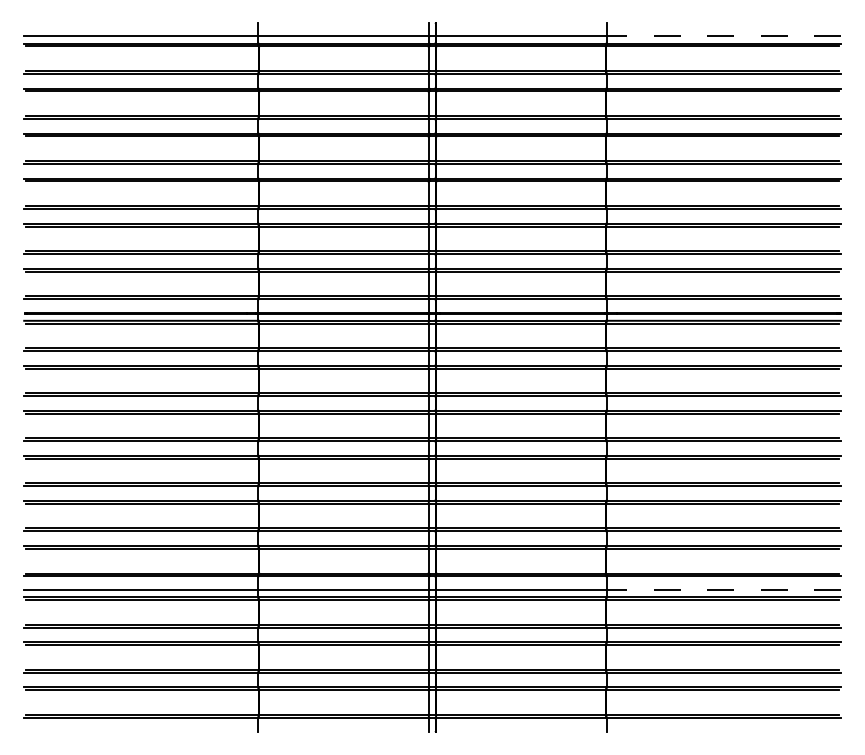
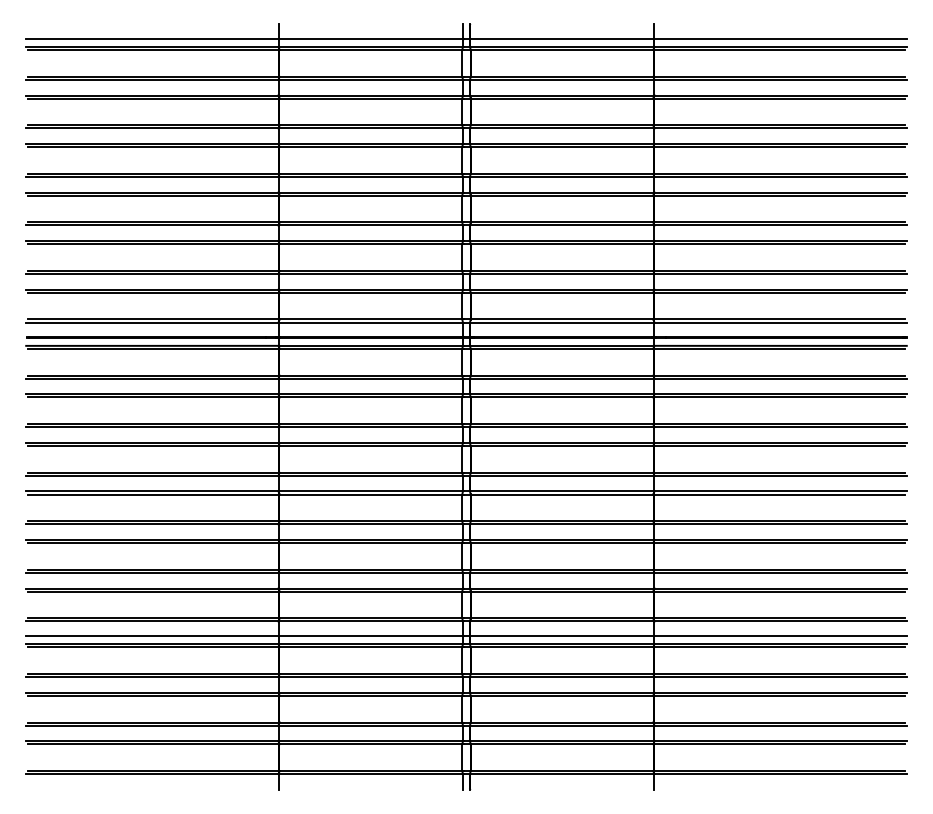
line: (723, 36) -> (780, 39), dashed -> solid
line: (723, 590) -> (780, 636), dashed -> solid

